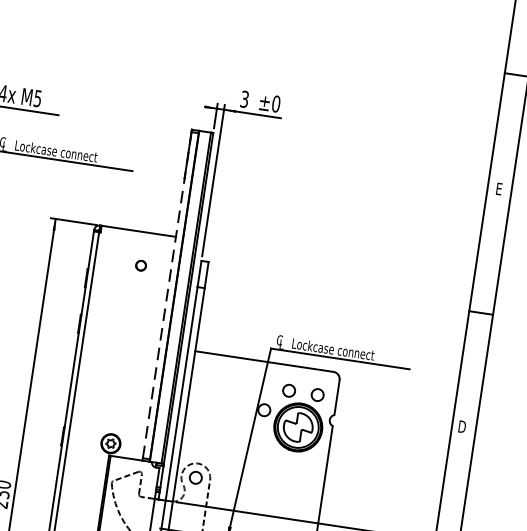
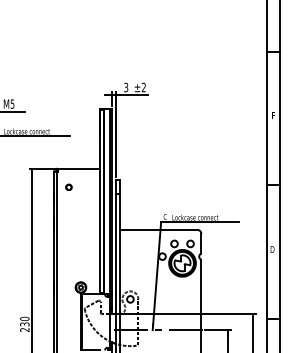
text: (275, 103) -> (143, 87), ±0 -> ±2
part: (140, 264) -> (68, 186), moved
line: (166, 295) -> (99, 201), dashed -> solid

